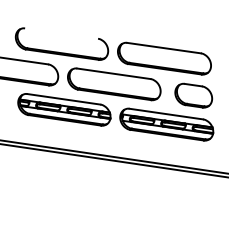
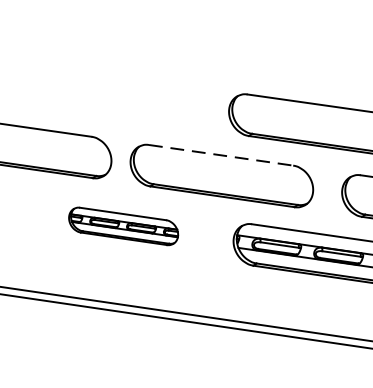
part: (58, 51) -> (111, 111), removed
line: (113, 73) -> (220, 154), solid -> dashed
part: (64, 109) -> (123, 225), size x0.6

